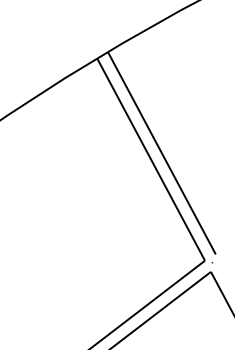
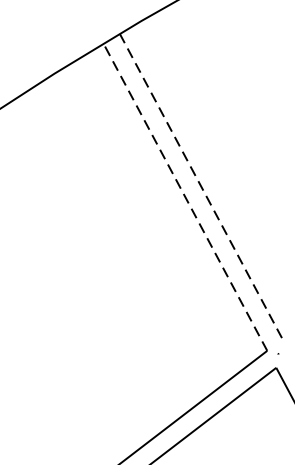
line: (161, 153) -> (201, 187), solid -> dashed
line: (151, 159) -> (186, 197), solid -> dashed

